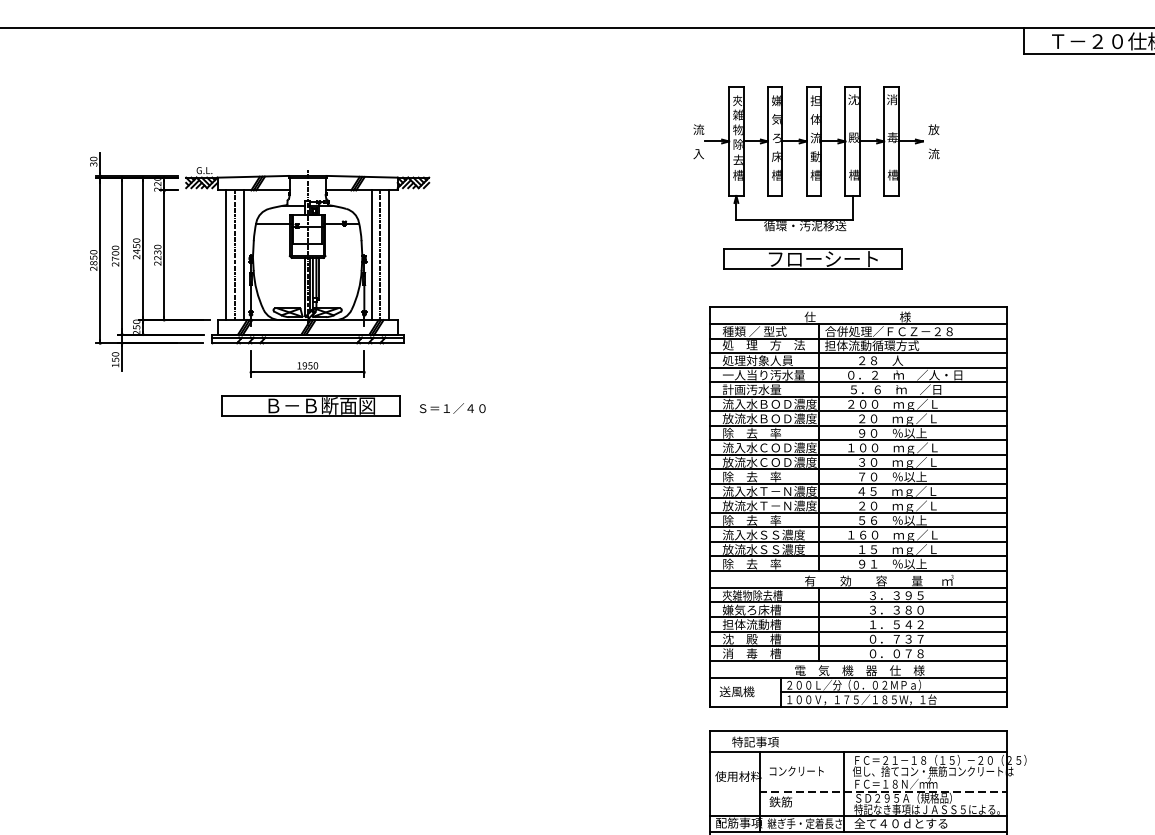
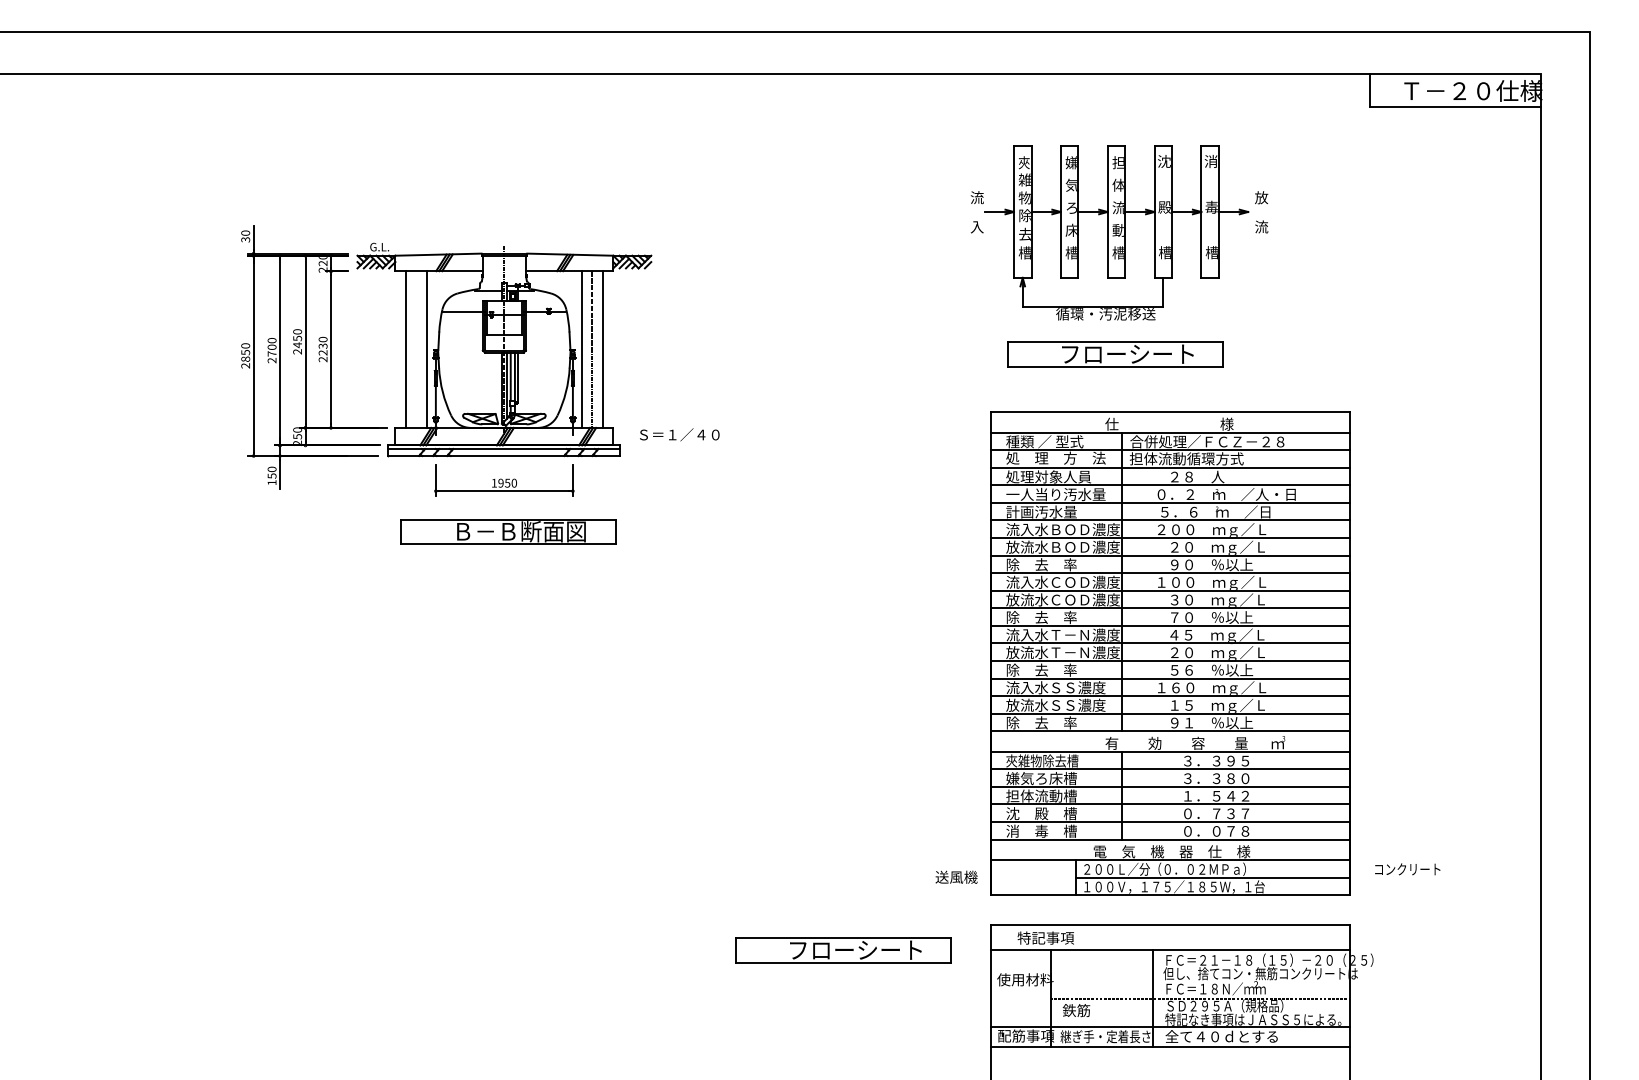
line: (234, 255) -> (416, 349), removed
text: (452, 408) -> (679, 434), moved
text: (737, 691) -> (956, 876), moved
part: (588, 752) -> (843, 950), added
text: (796, 771) -> (1407, 869), moved

